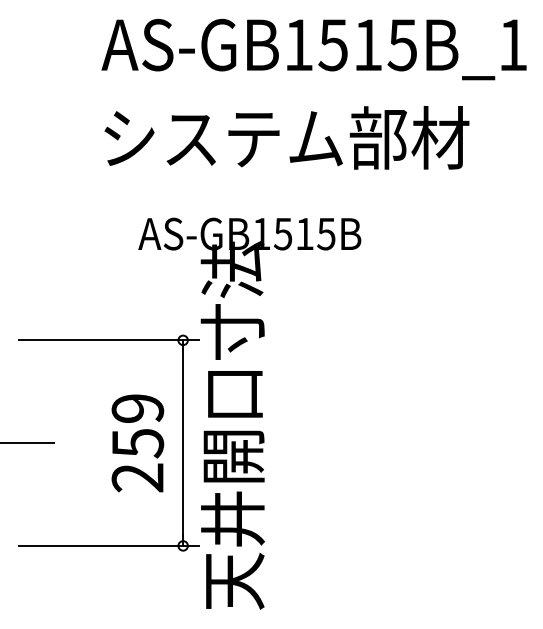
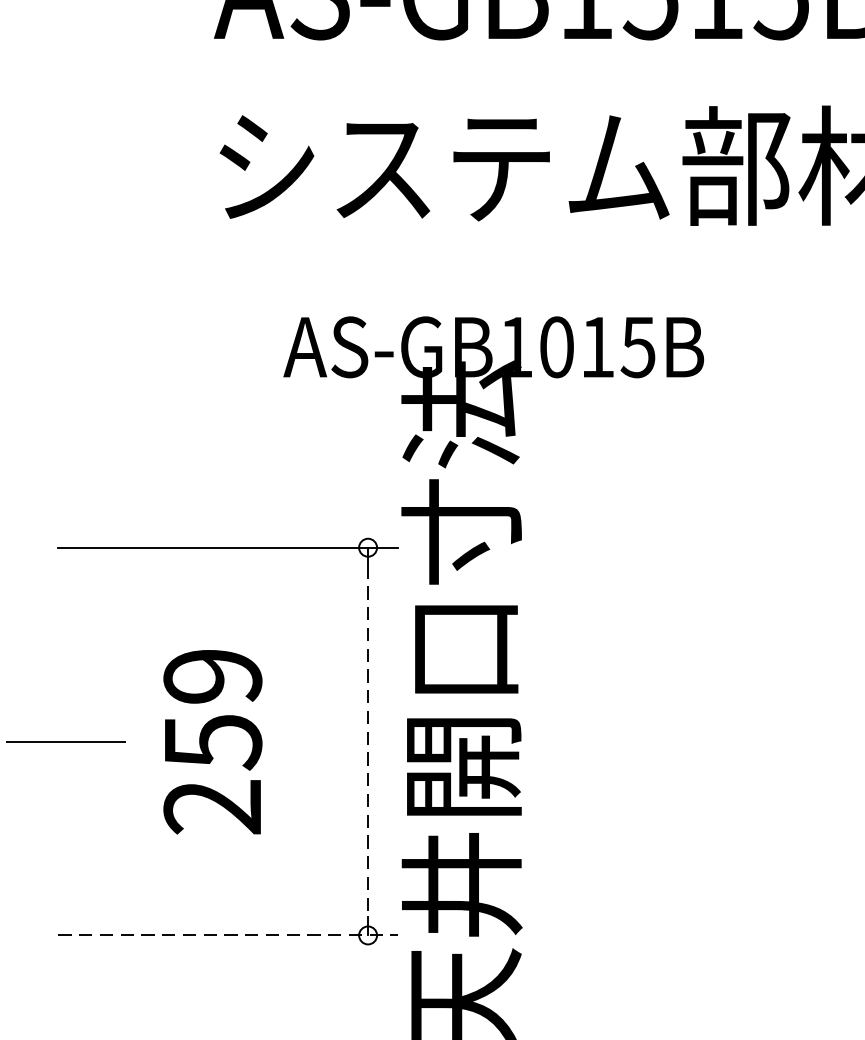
text: (282, 233) -> (555, 346), AS-GB1515B -> AS-GB1015B
text: (137, 443) -> (212, 742), moved
line: (183, 443) -> (368, 742), solid -> dashed
line: (109, 545) -> (229, 934), solid -> dashed

